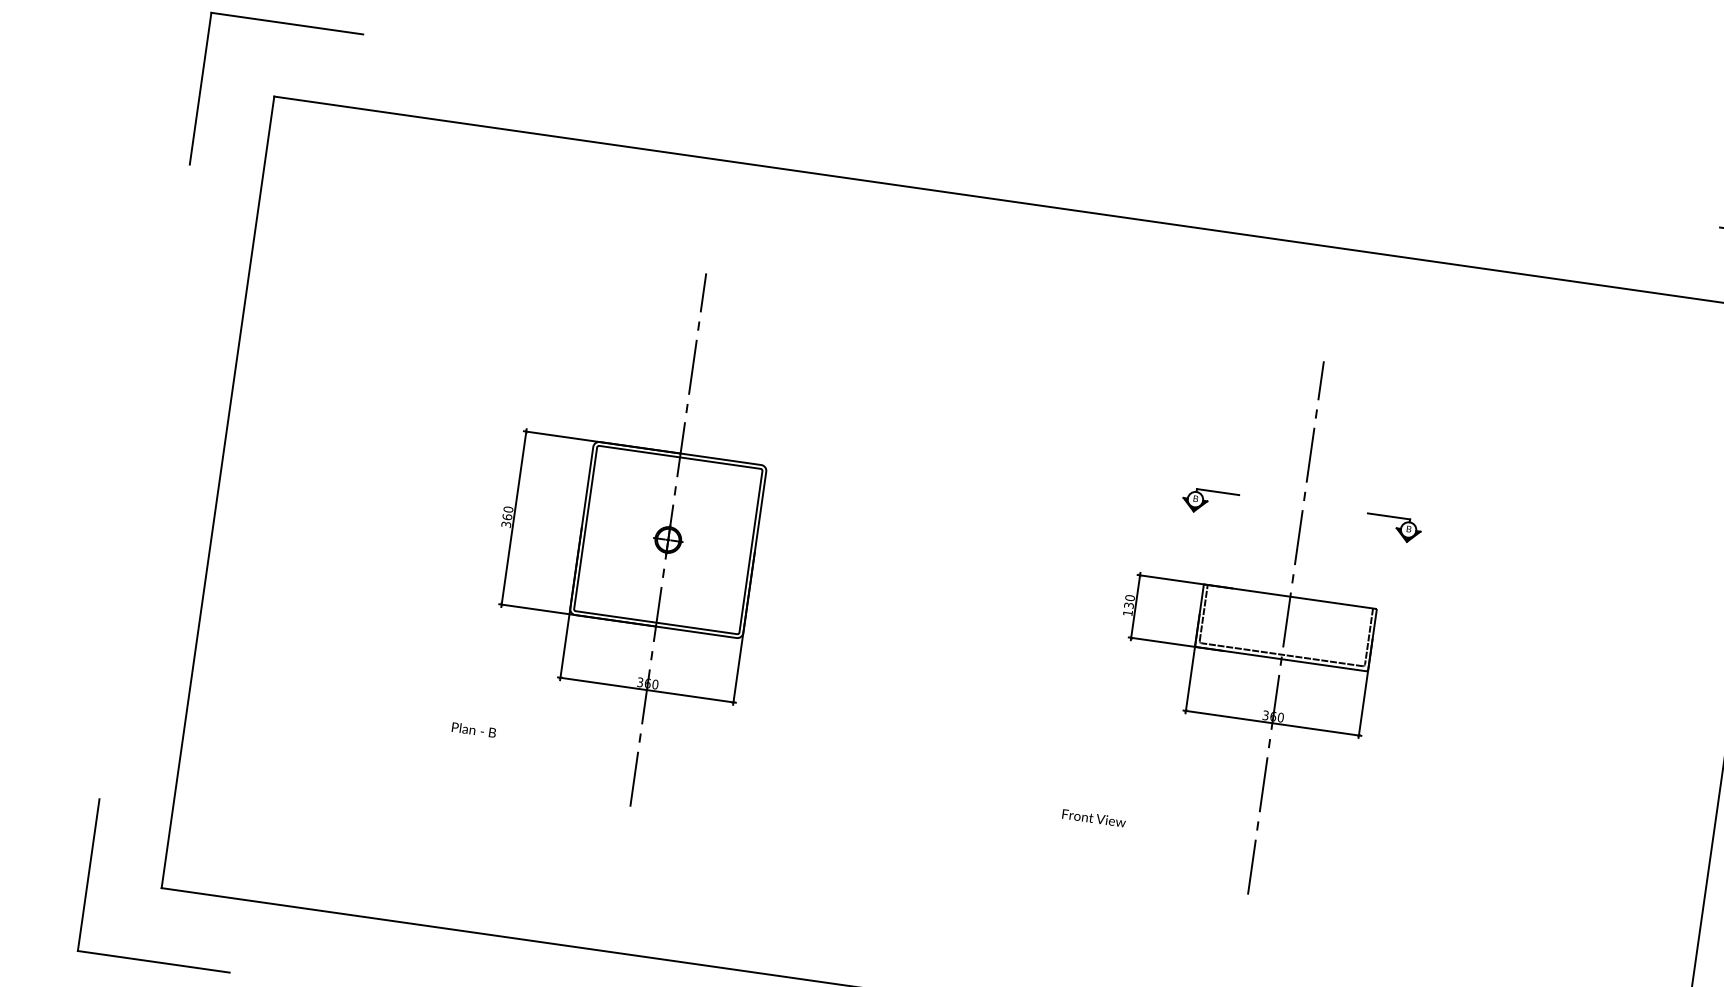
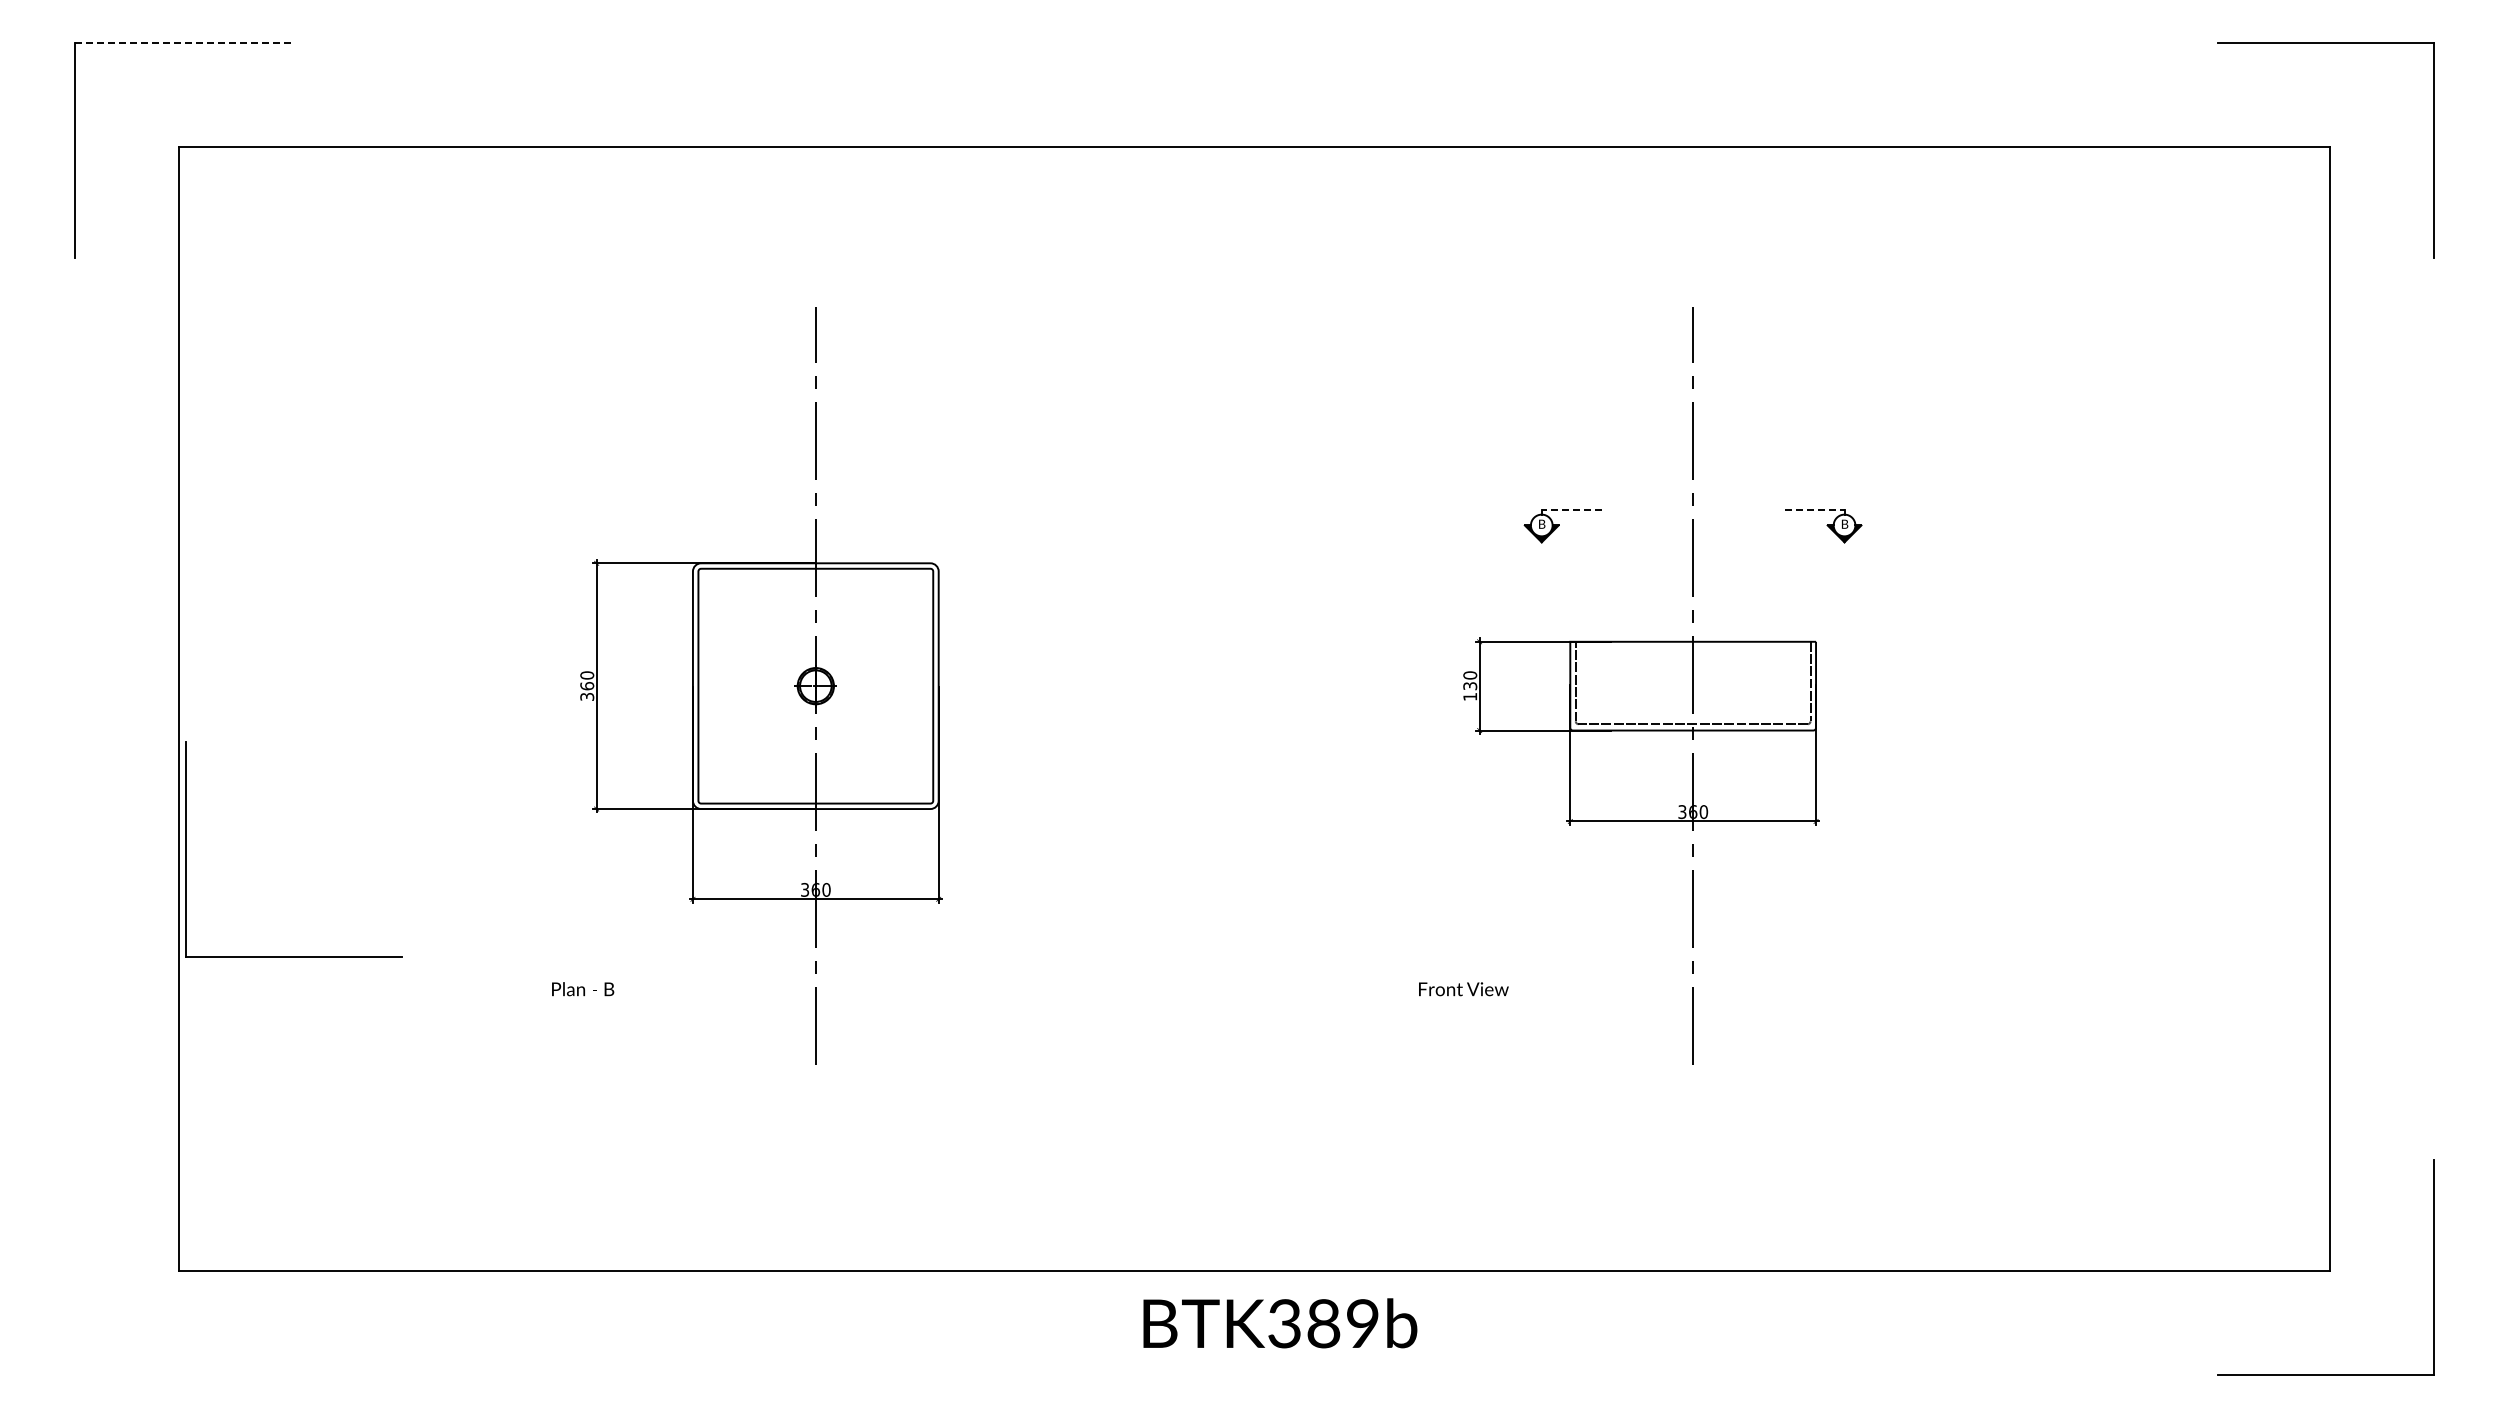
line: (287, 23) -> (183, 42), solid -> dashed
line: (1217, 492) -> (1571, 510), solid -> dashed
line: (1388, 516) -> (1814, 510), solid -> dashed
part: (88, 875) -> (186, 849), moved

